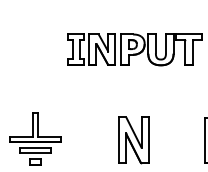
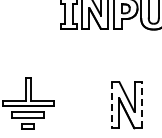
line: (148, 139) -> (141, 103), solid -> dashed
line: (118, 140) -> (111, 104), solid -> dashed

